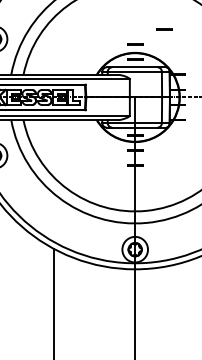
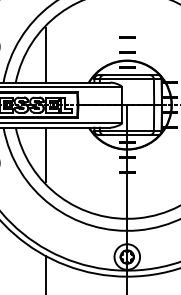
line: (164, 29) -> (127, 37), moved
line: (53, 47) -> (45, 55), added
line: (53, 147) -> (45, 155), added

